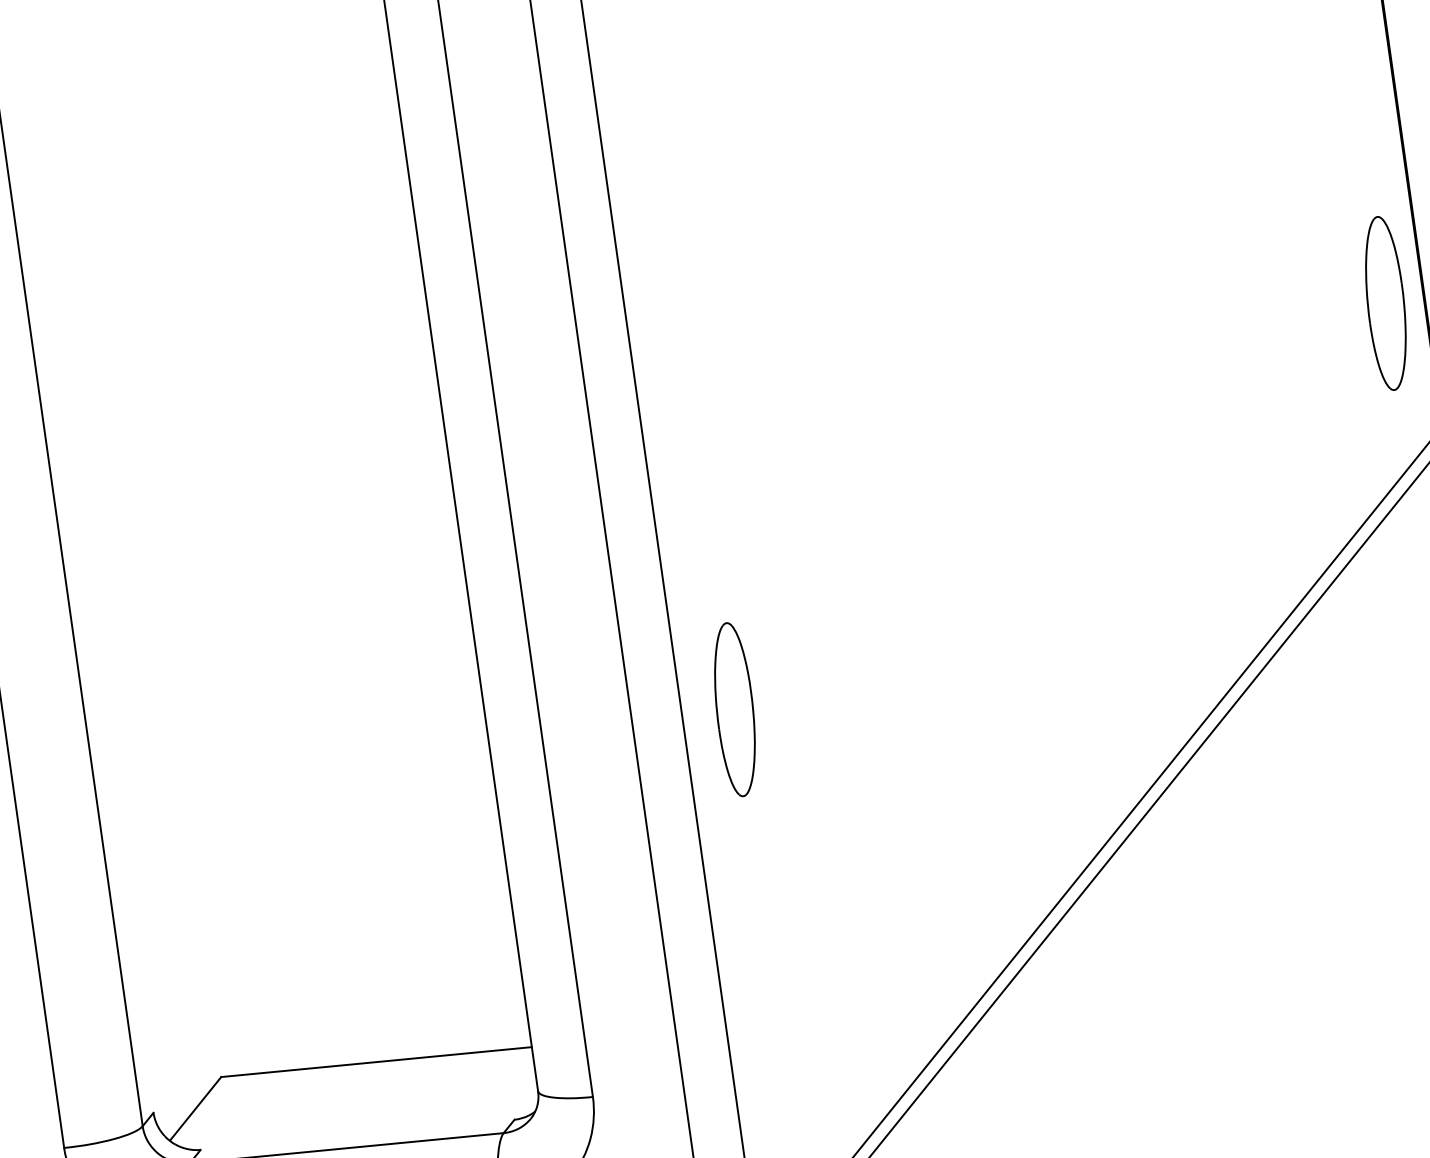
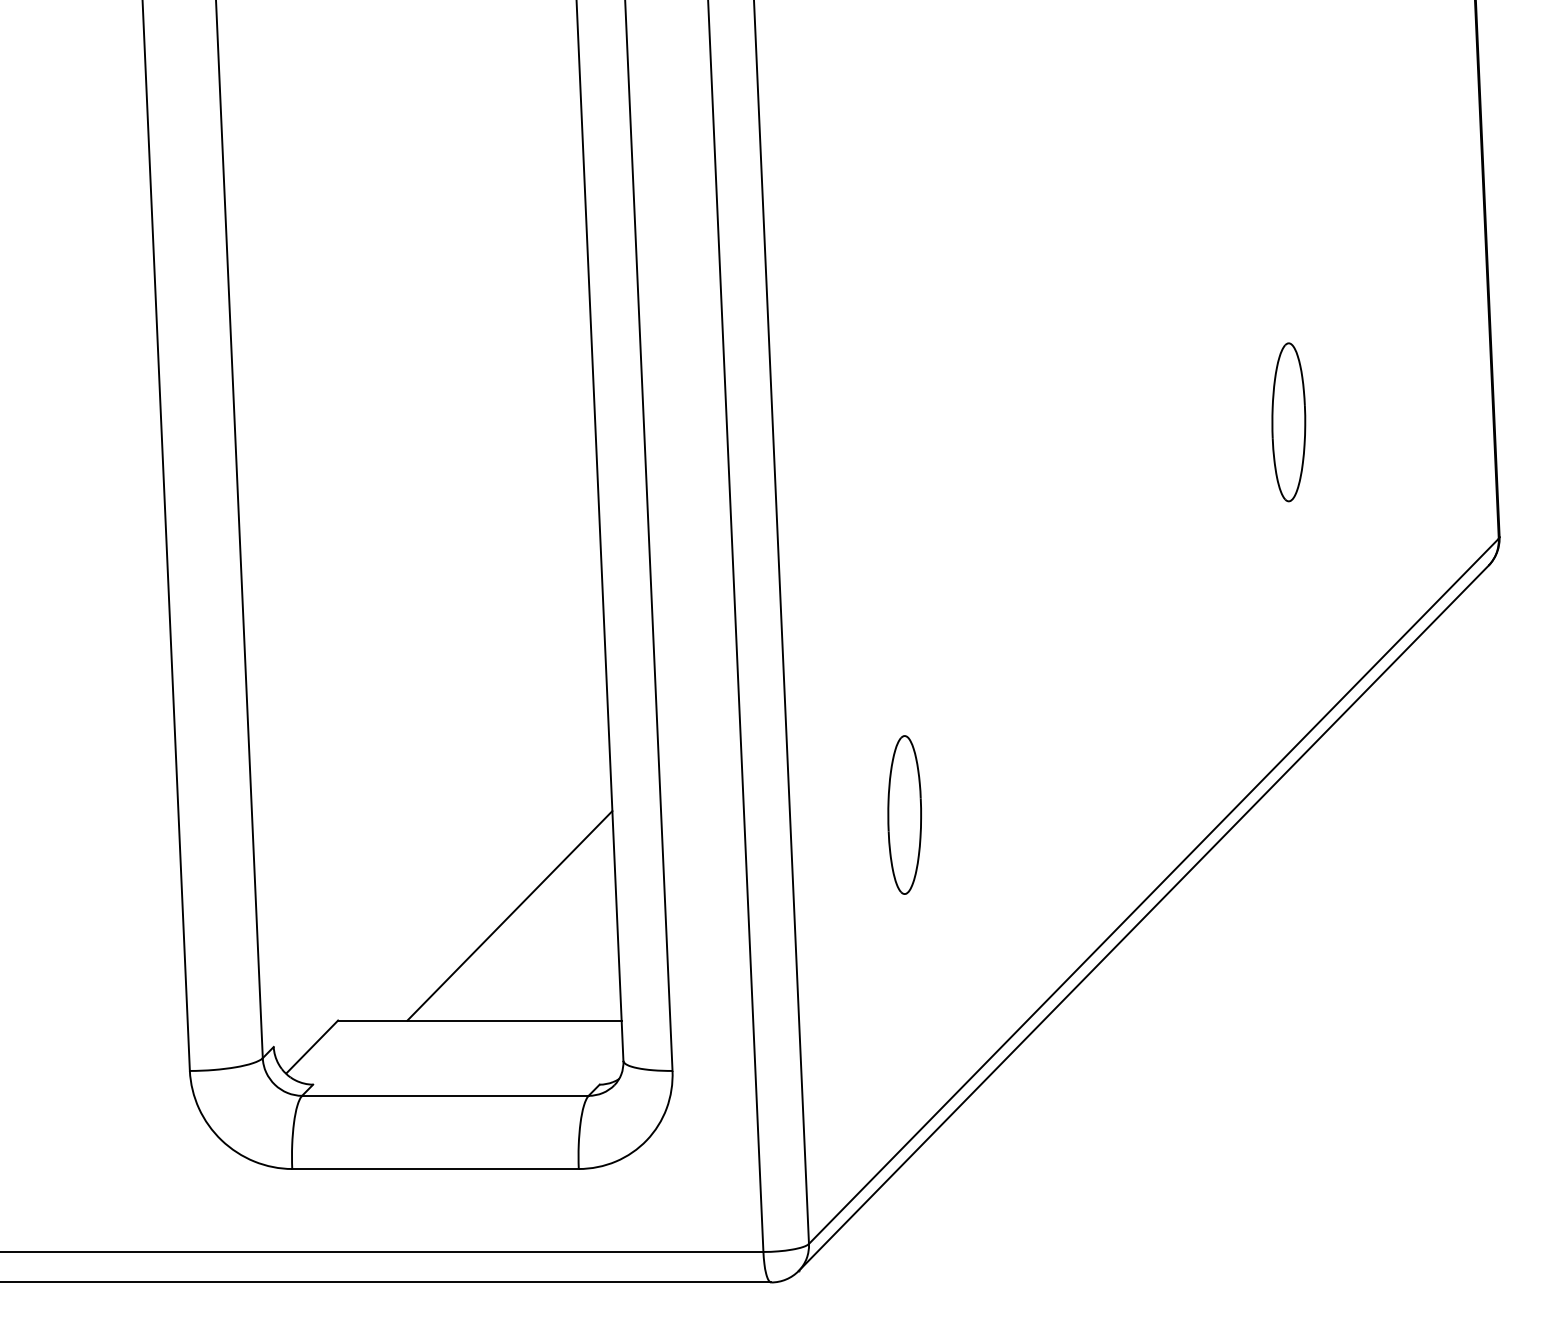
part: (1385, 303) -> (1288, 422), moved
part: (734, 709) -> (904, 814), moved
line: (397, 943) -> (509, 915), added

